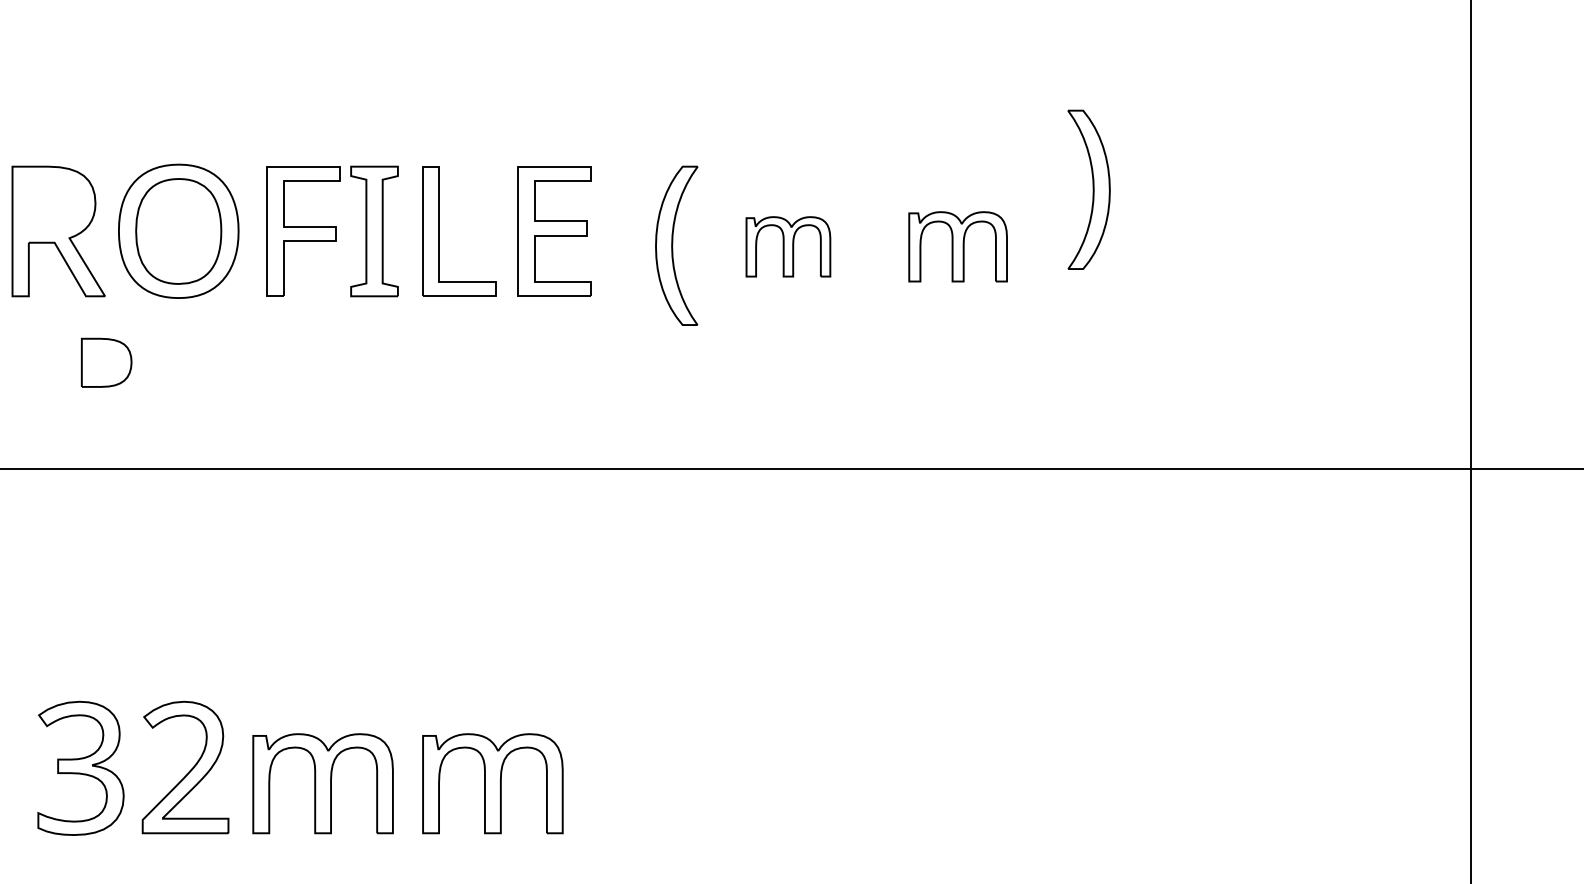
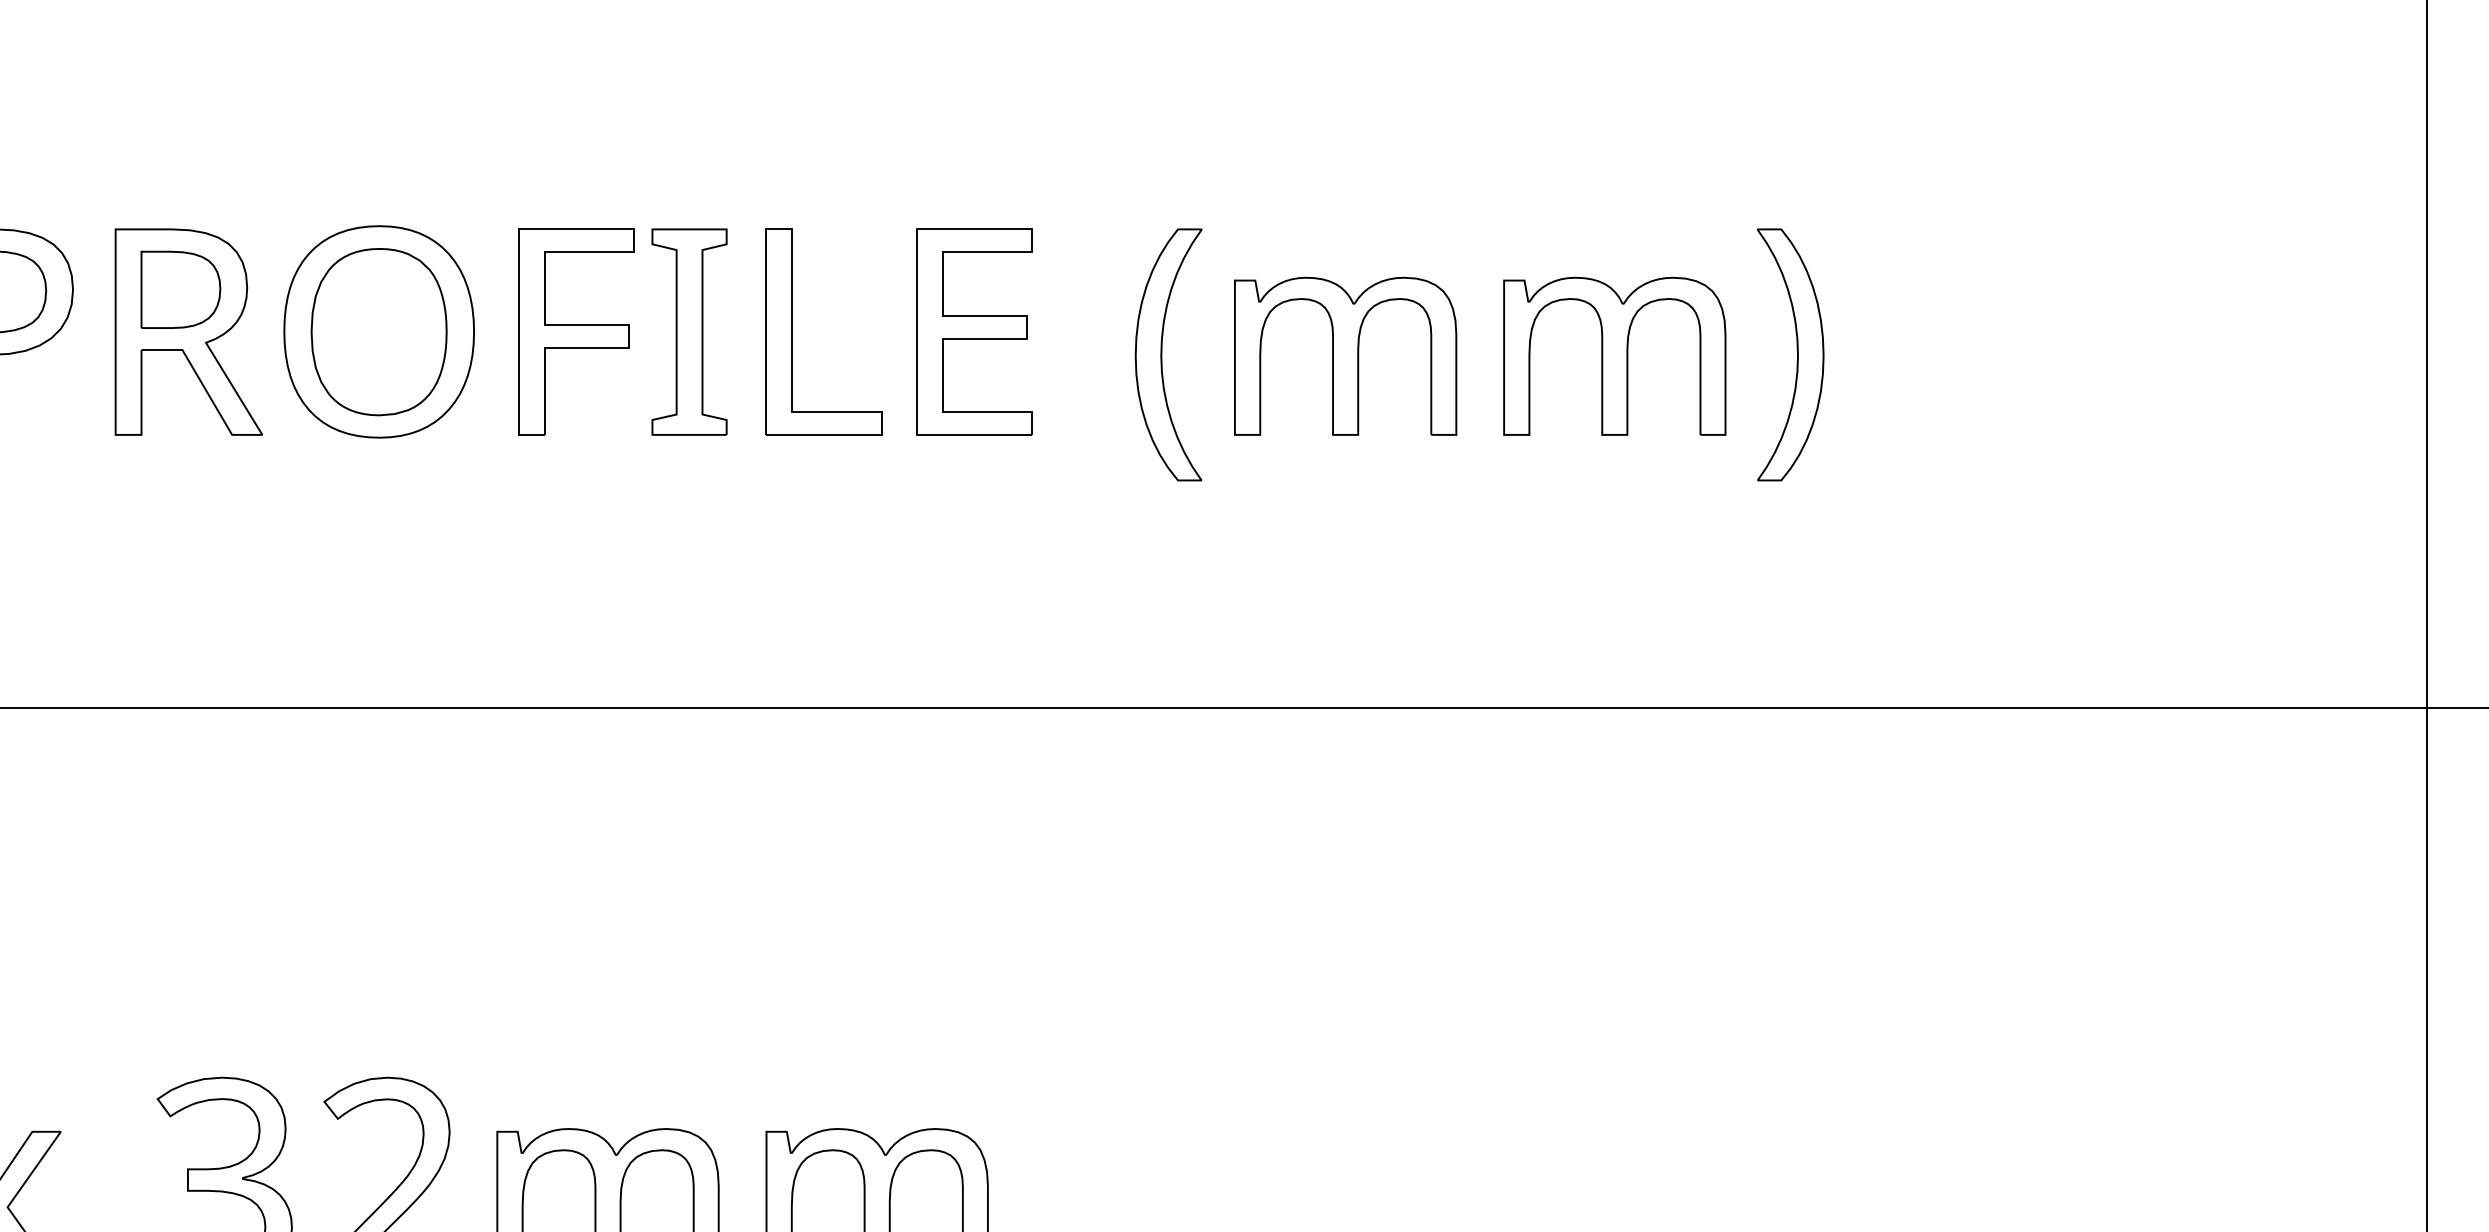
part: (1088, 189) -> (1789, 354), moved
part: (788, 246) -> (1345, 355), size x1.67
part: (957, 246) -> (1613, 355), size x1.43
part: (106, 362) -> (180, 289), moved

